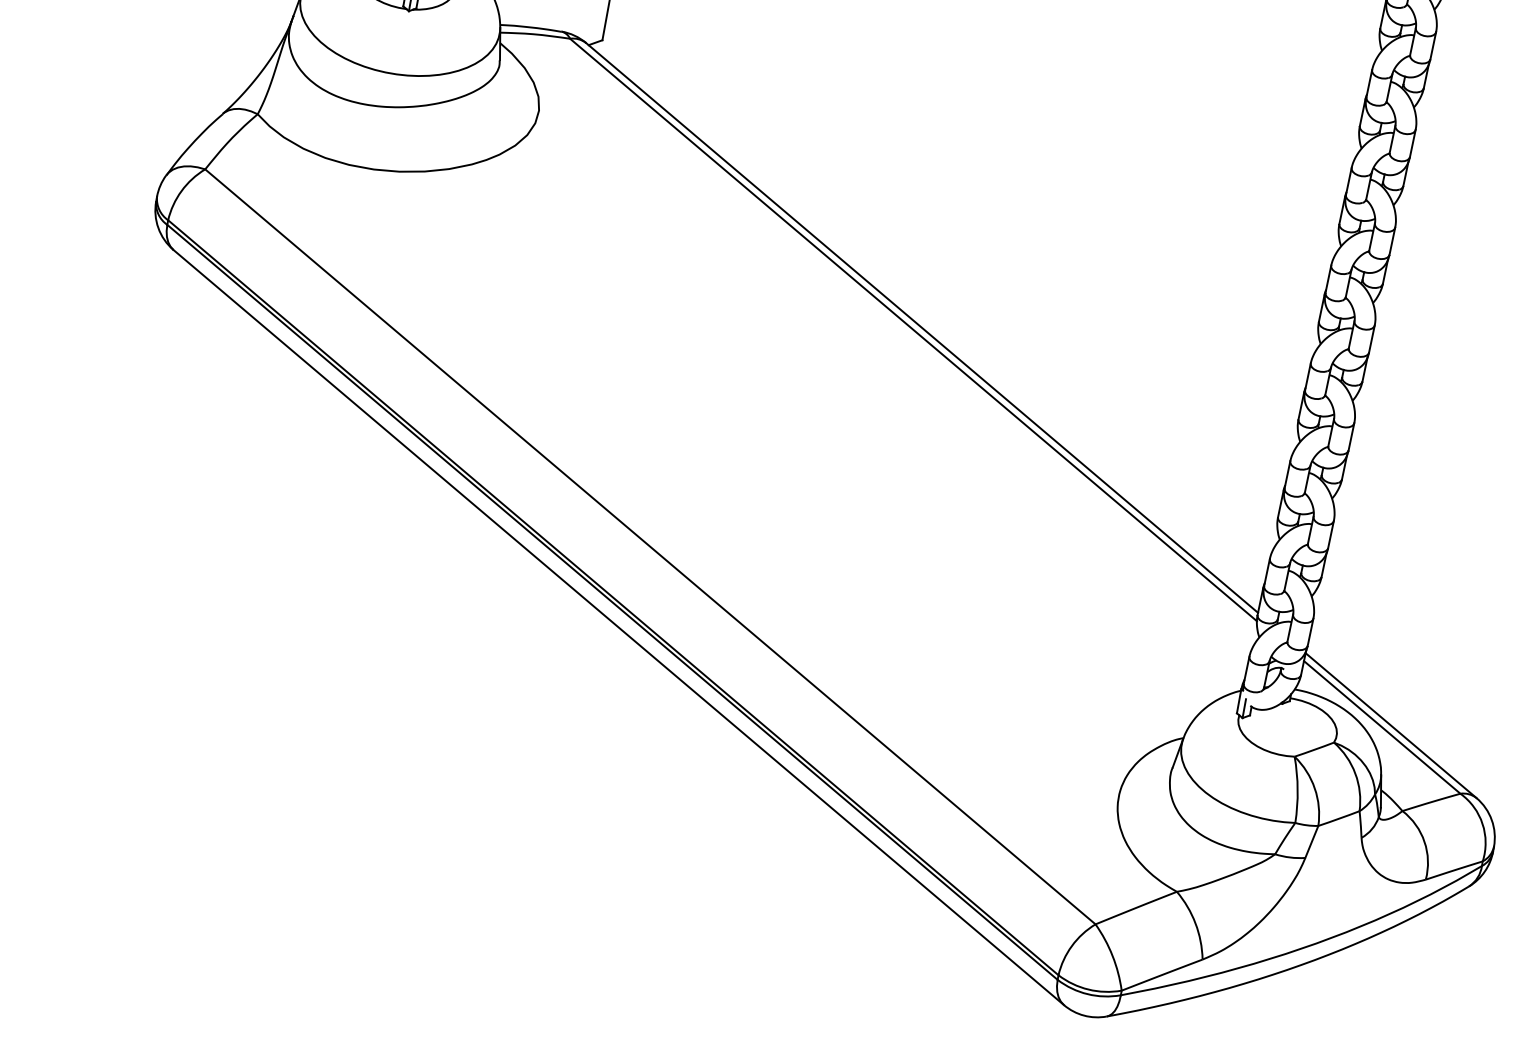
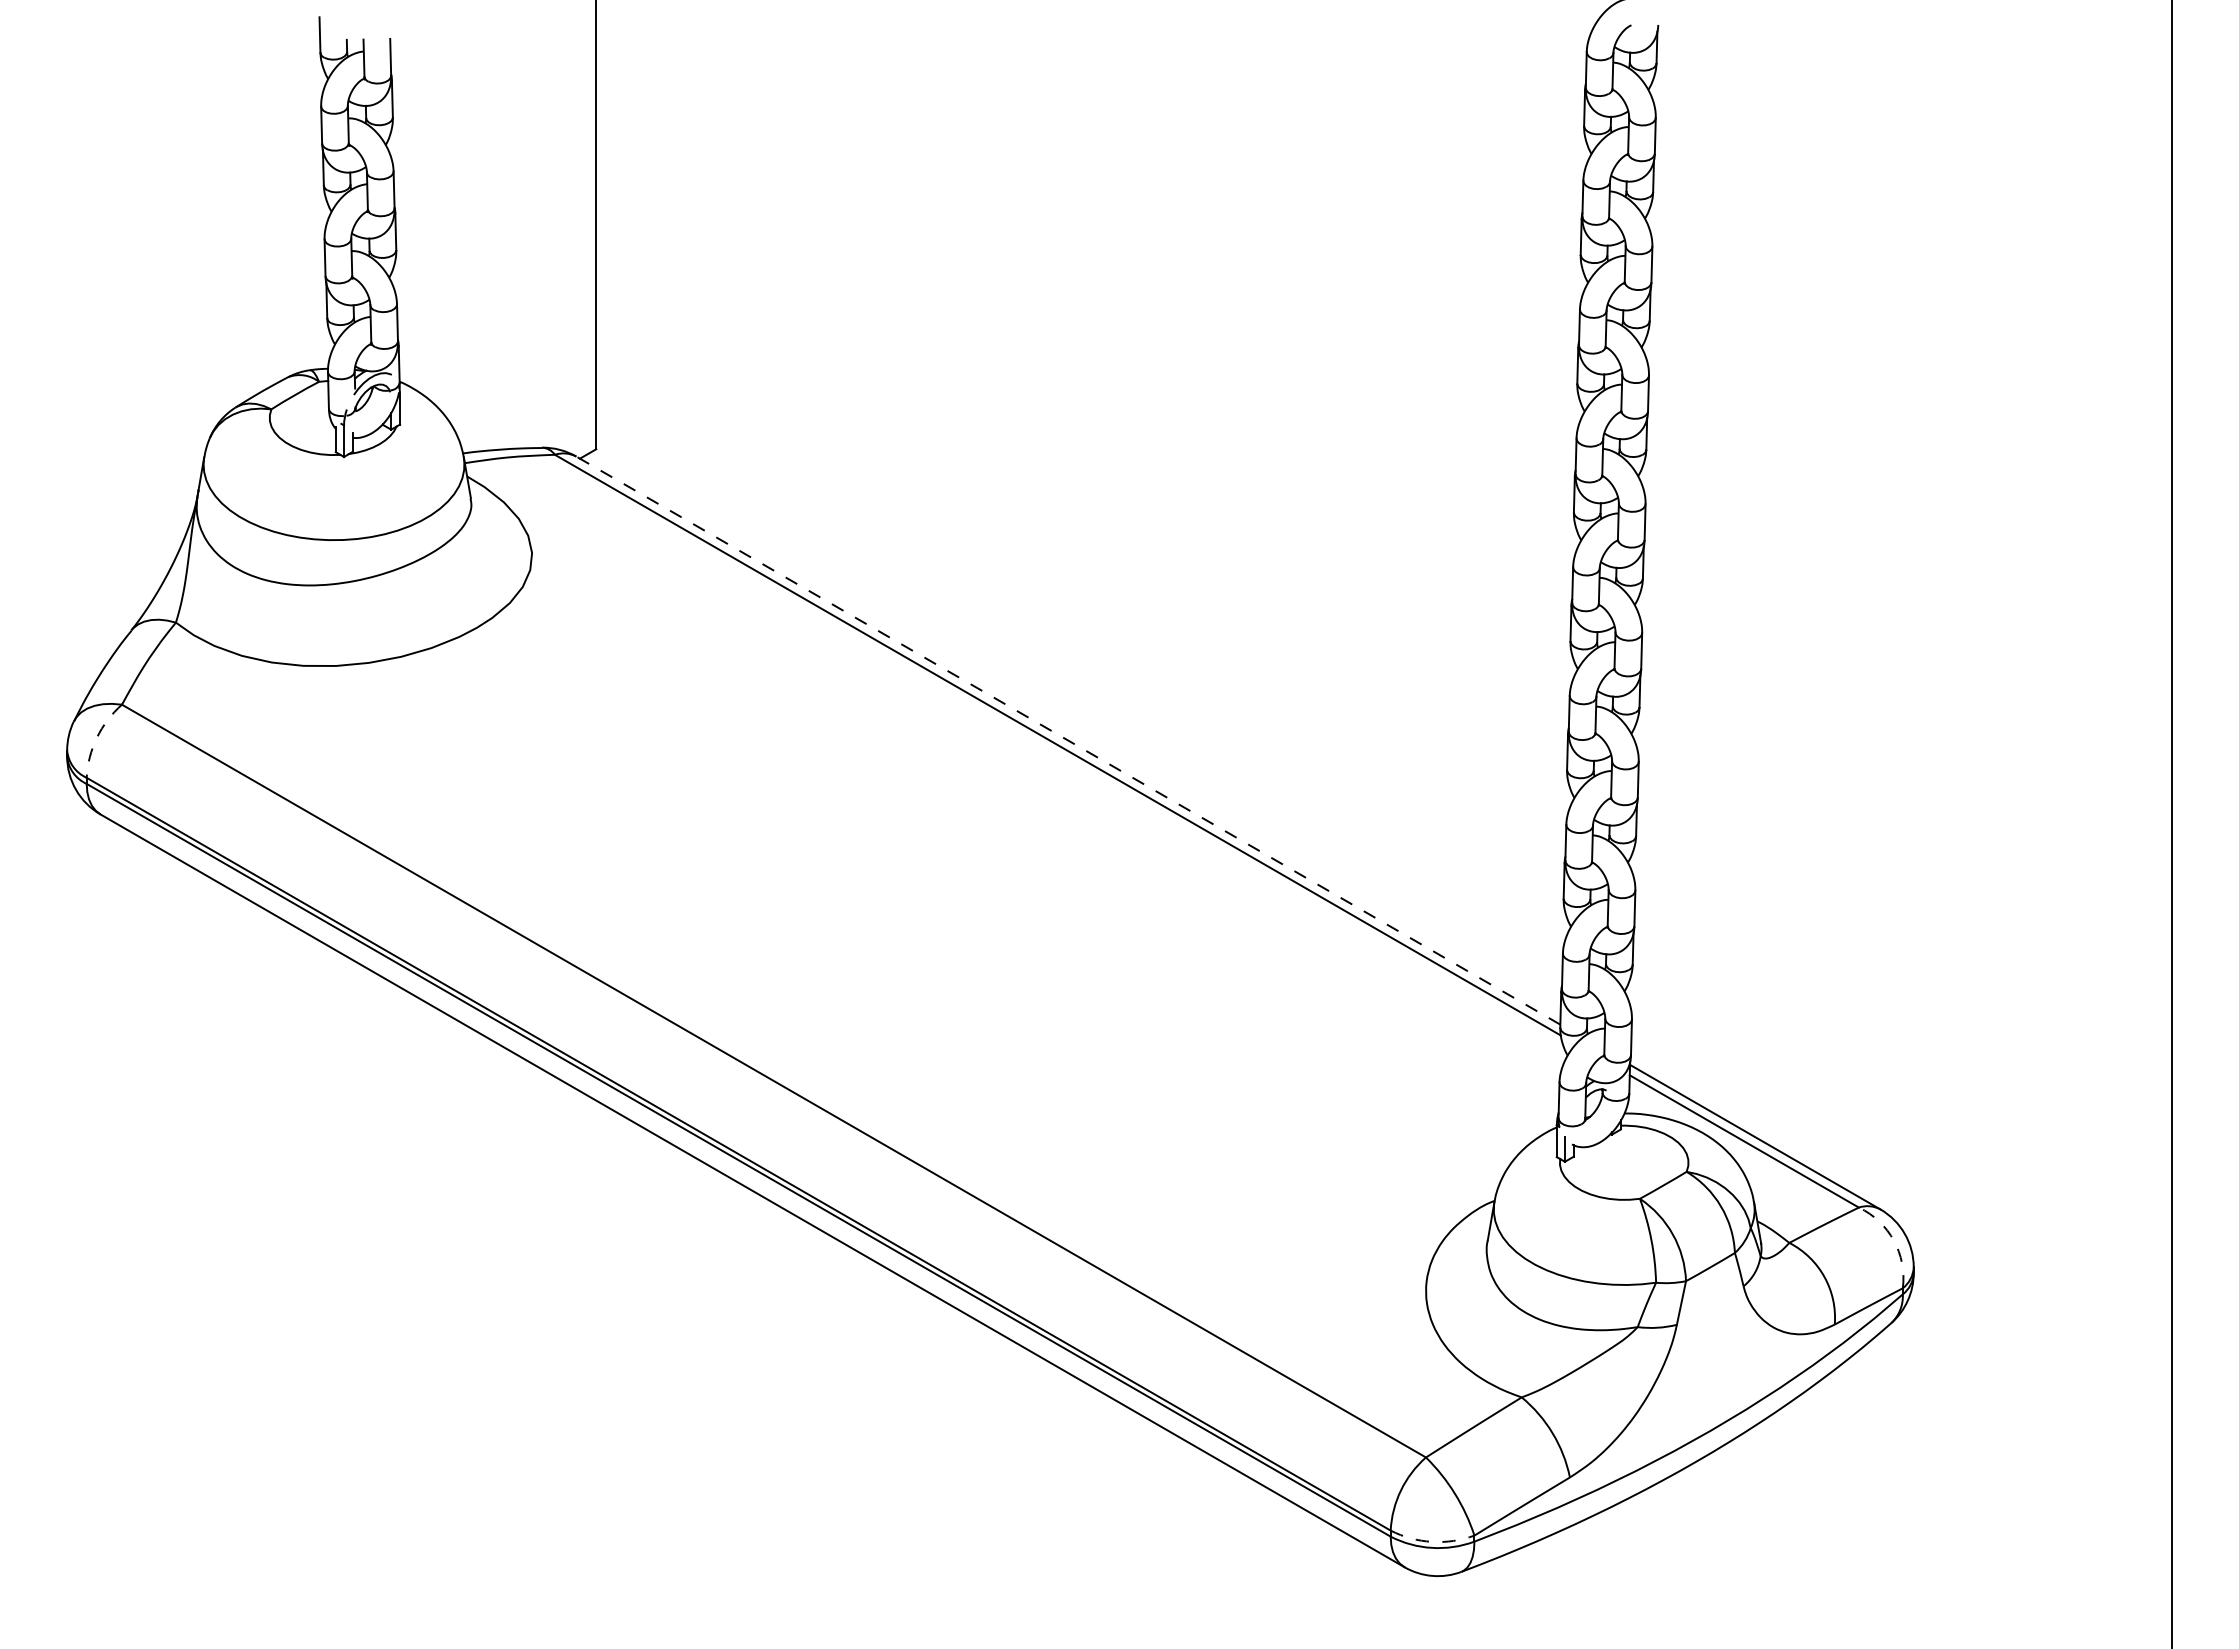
arc: (181, 190) -> (96, 737), solid -> dashed
line: (921, 327) -> (1067, 740), solid -> dashed
arc: (1482, 823) -> (1893, 1240), solid -> dashed
arc: (1088, 989) -> (1432, 1541), solid -> dashed

